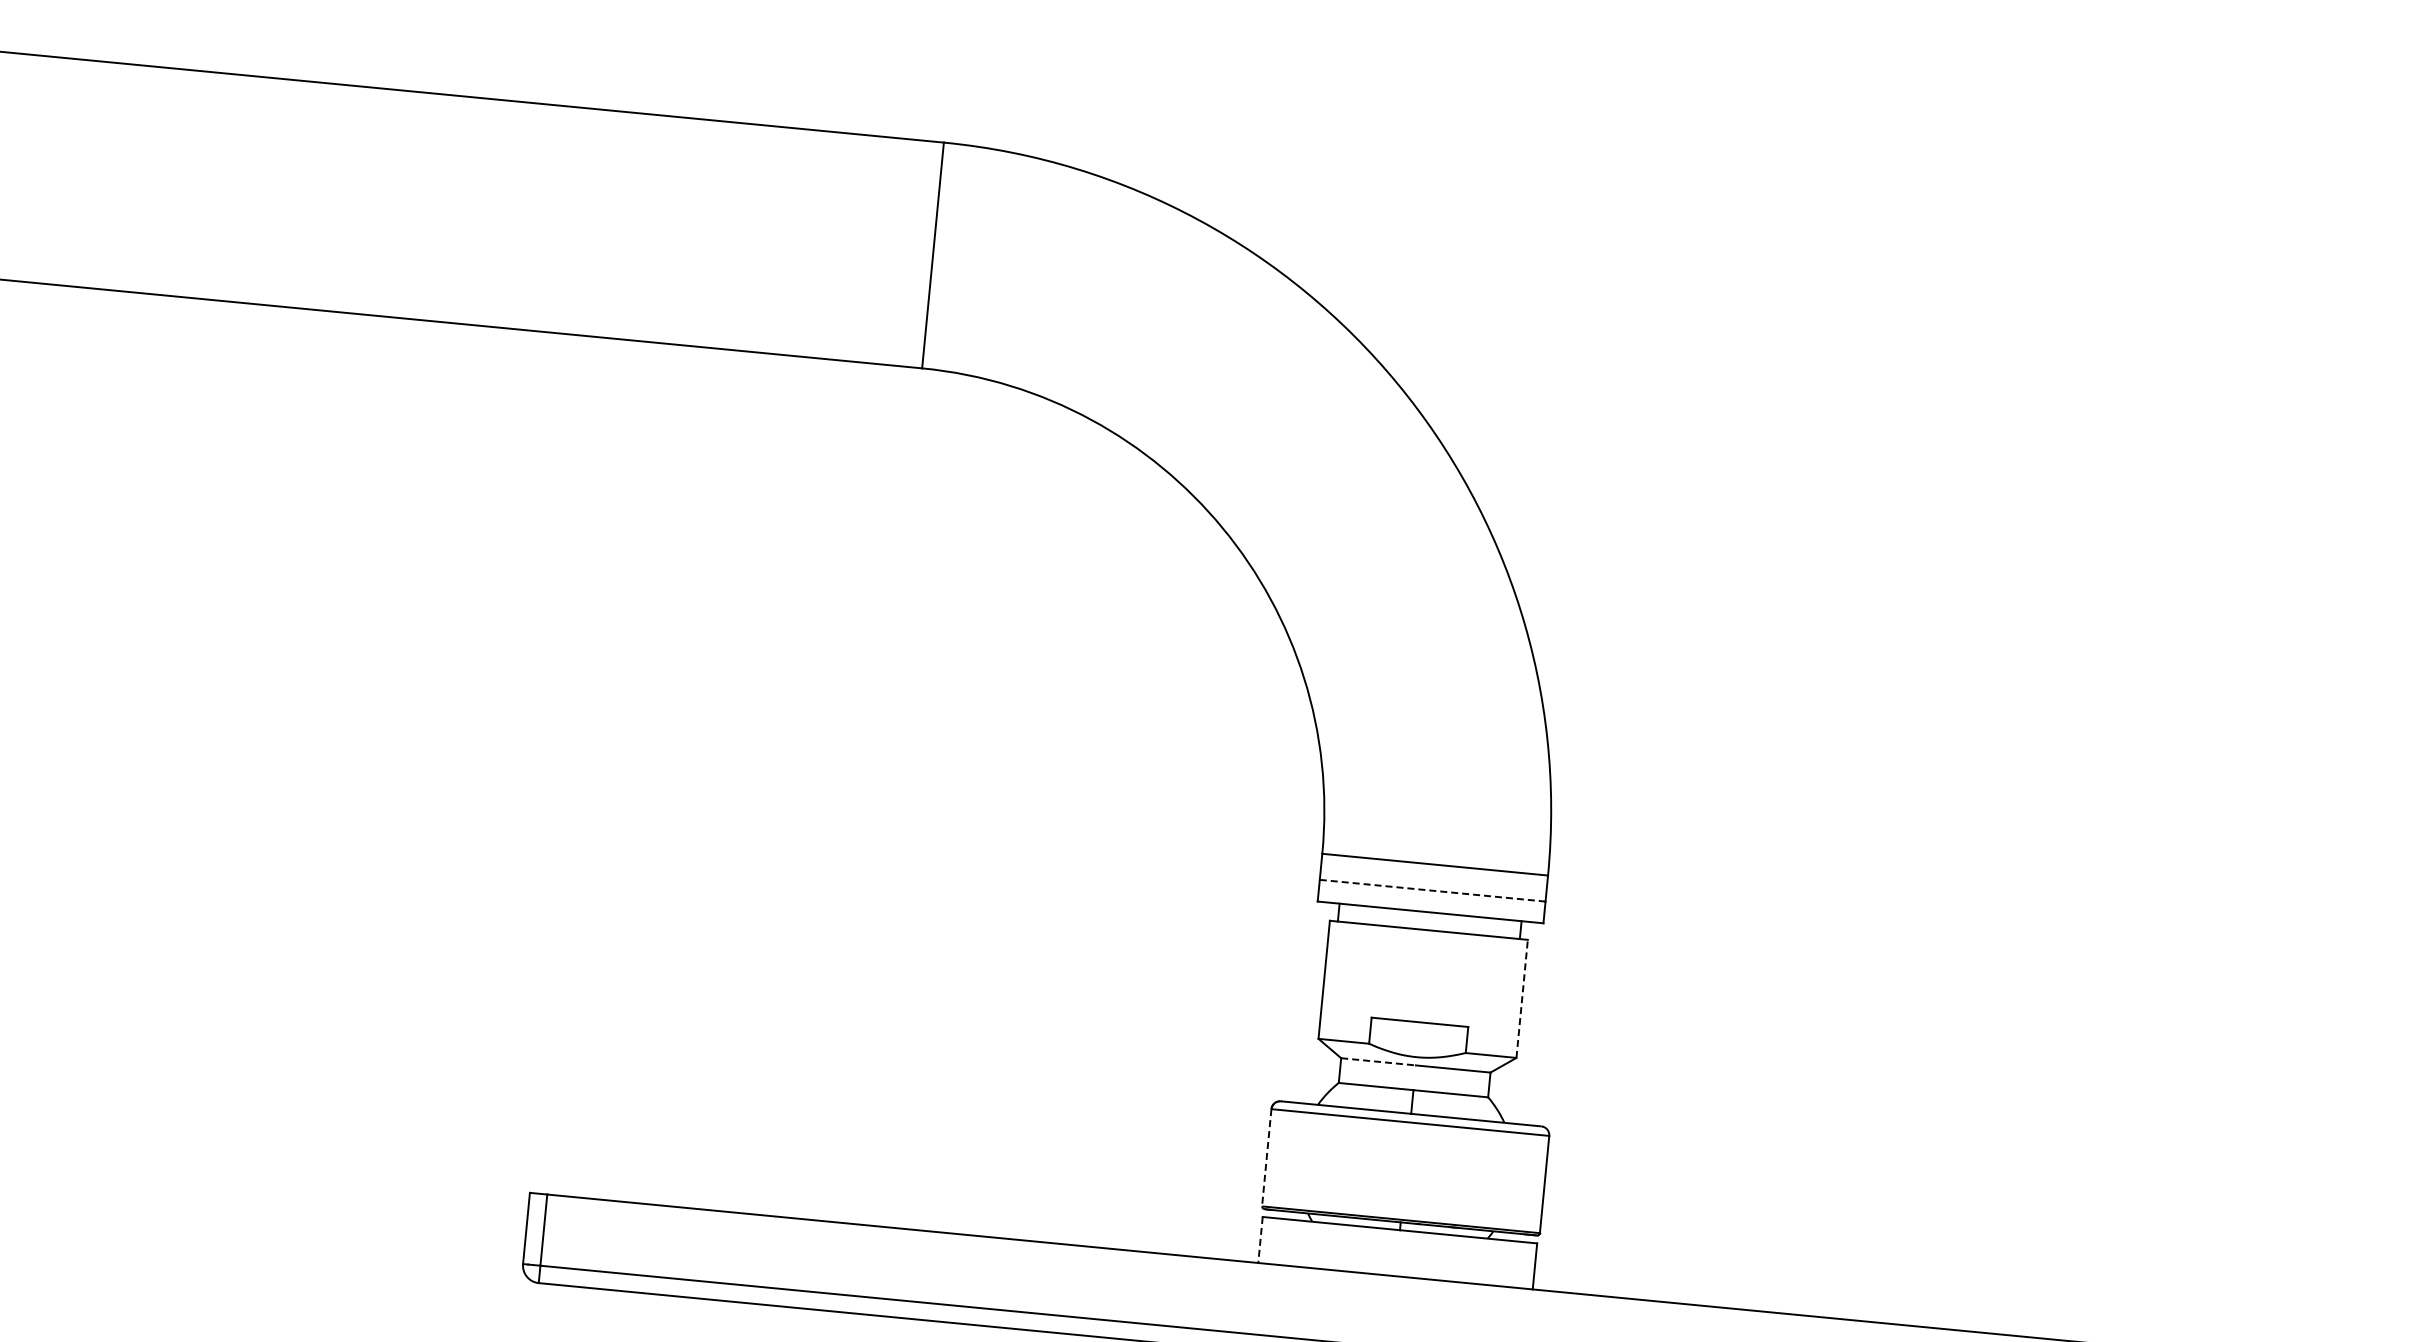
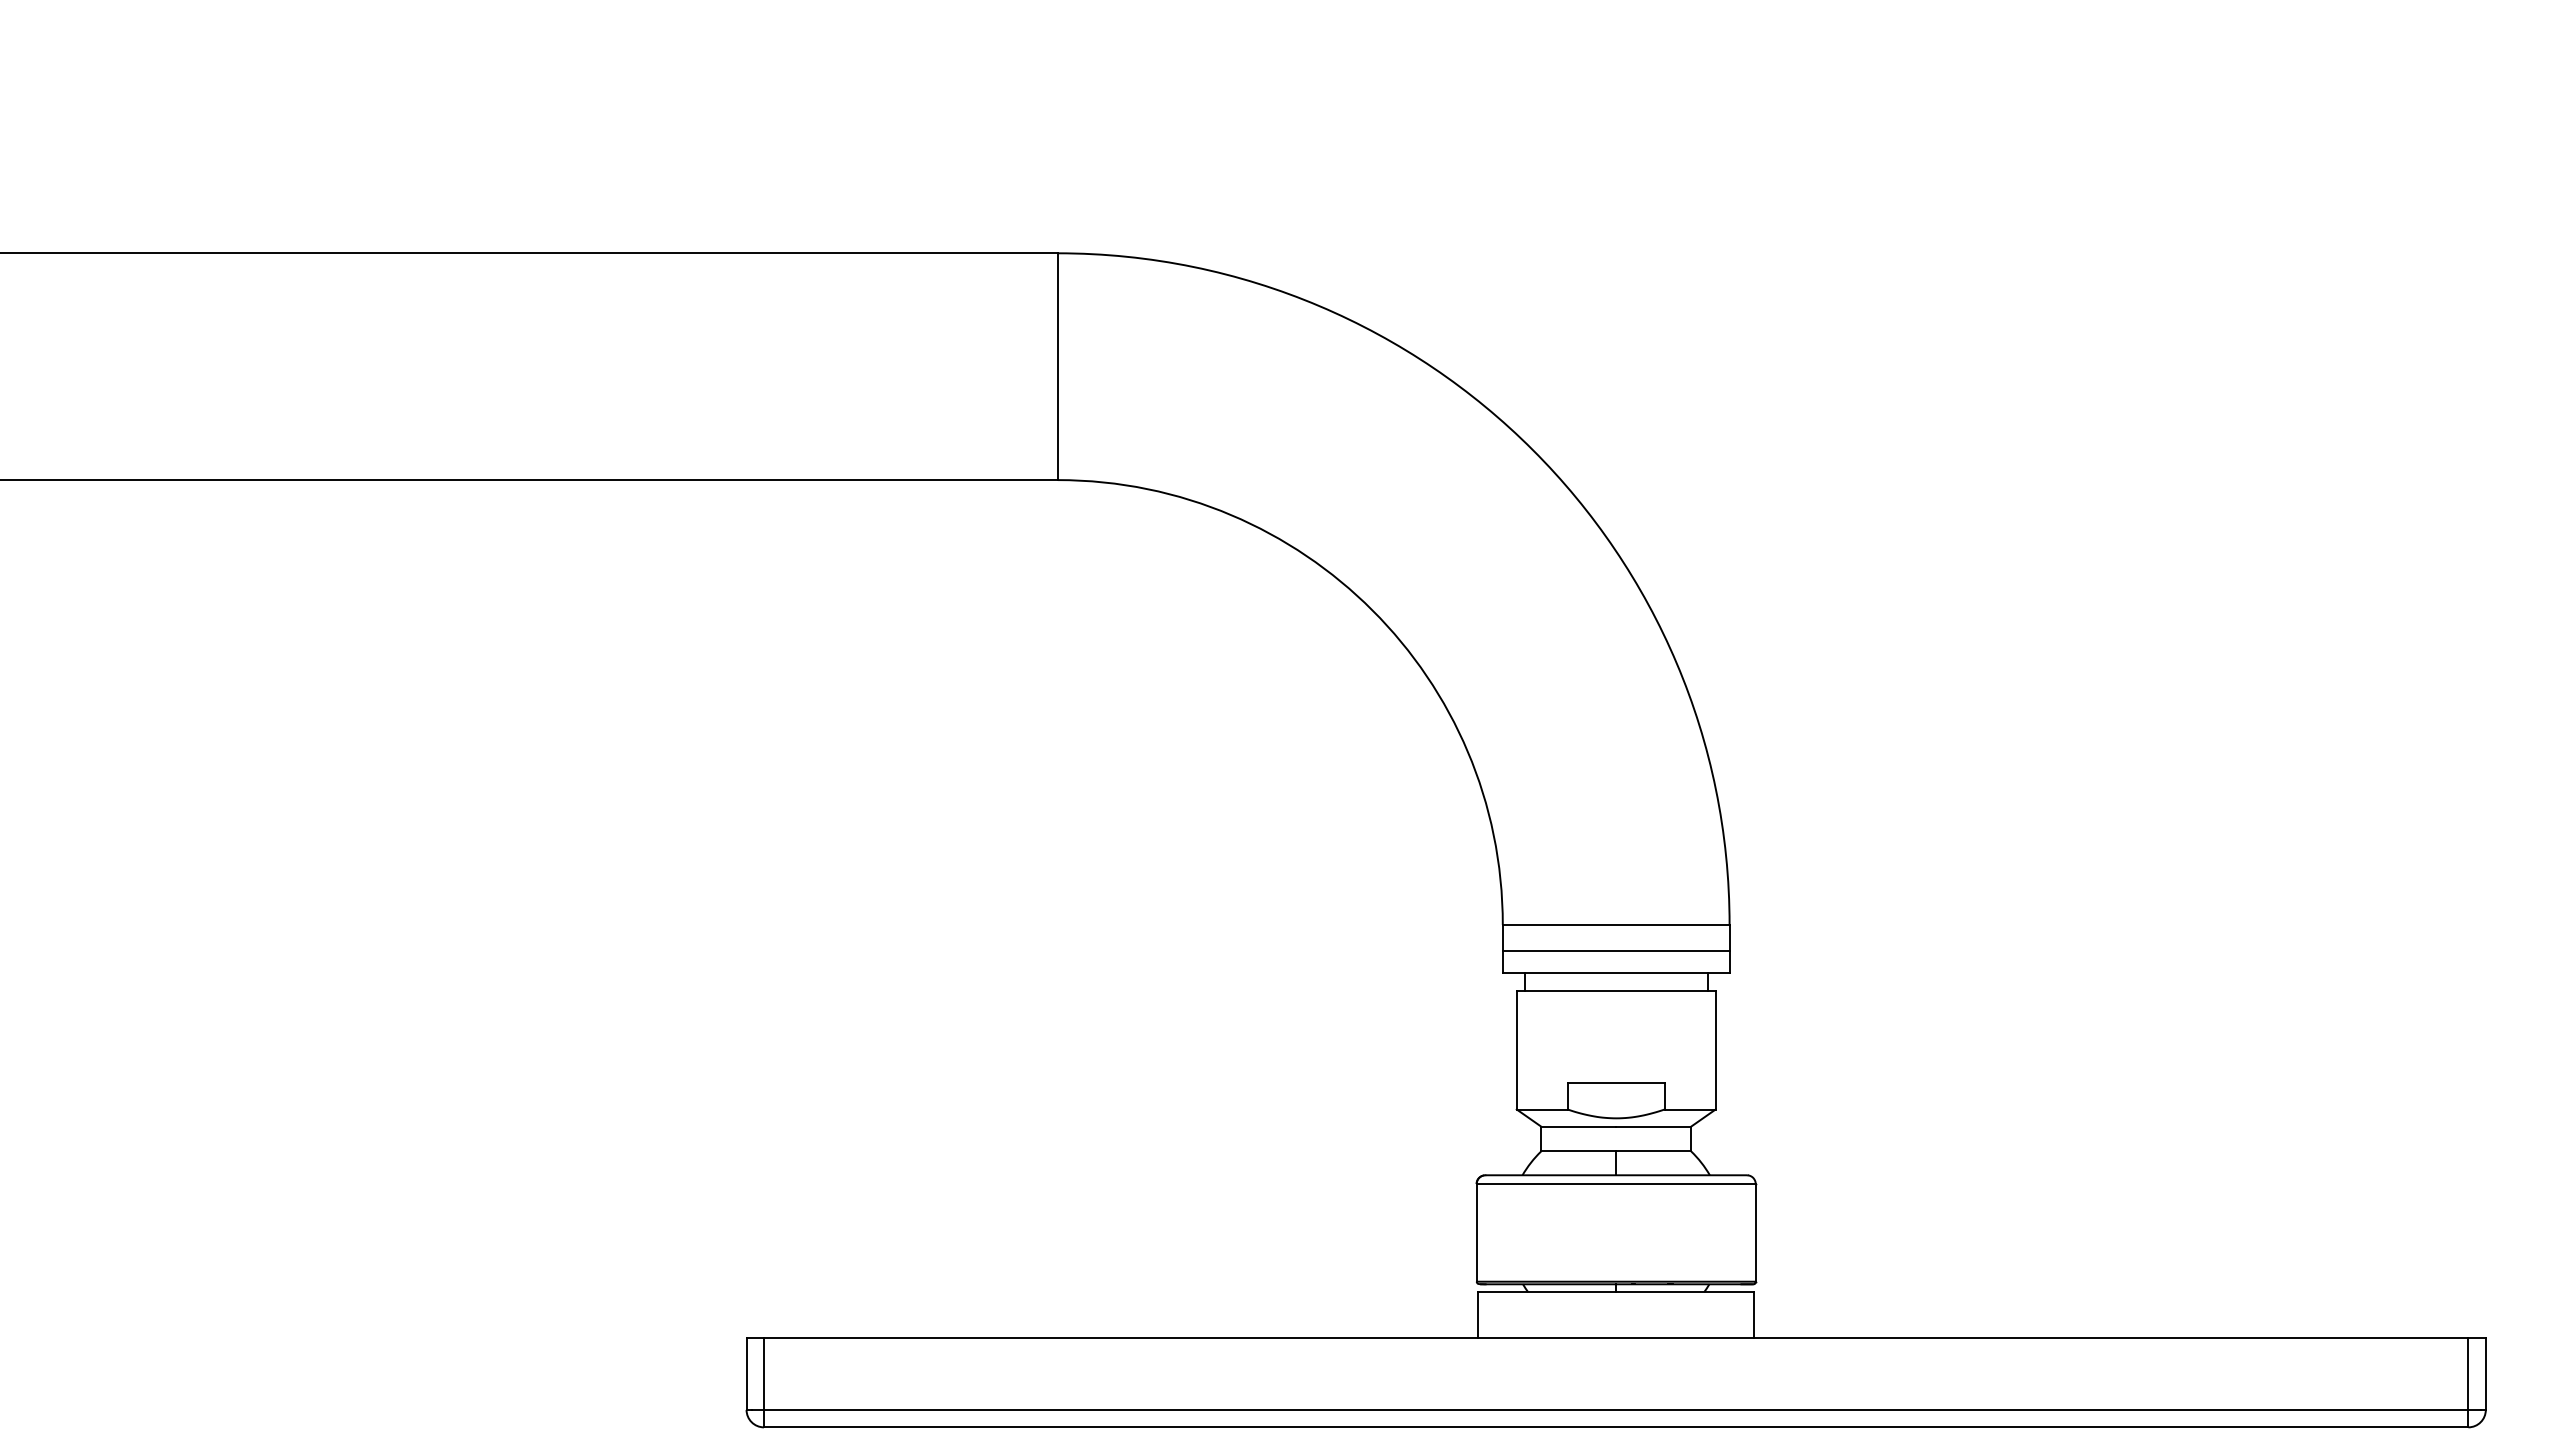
line: (1432, 891) -> (1616, 951), dashed -> solid
line: (1522, 998) -> (1715, 1049), dashed -> solid
line: (1378, 1061) -> (1578, 1126), dashed -> solid
line: (1266, 1157) -> (1476, 1232), dashed -> solid
line: (1260, 1240) -> (1478, 1315), dashed -> solid

